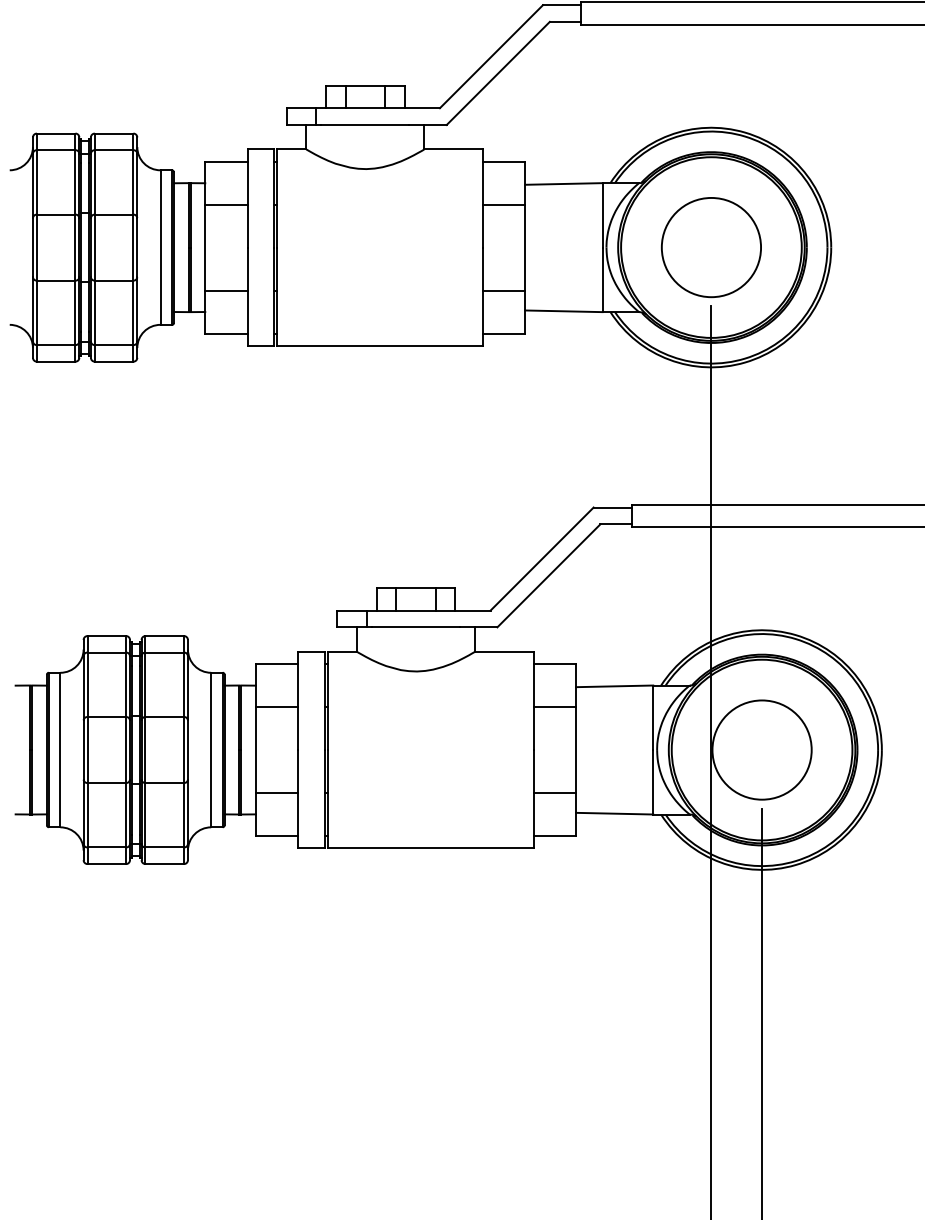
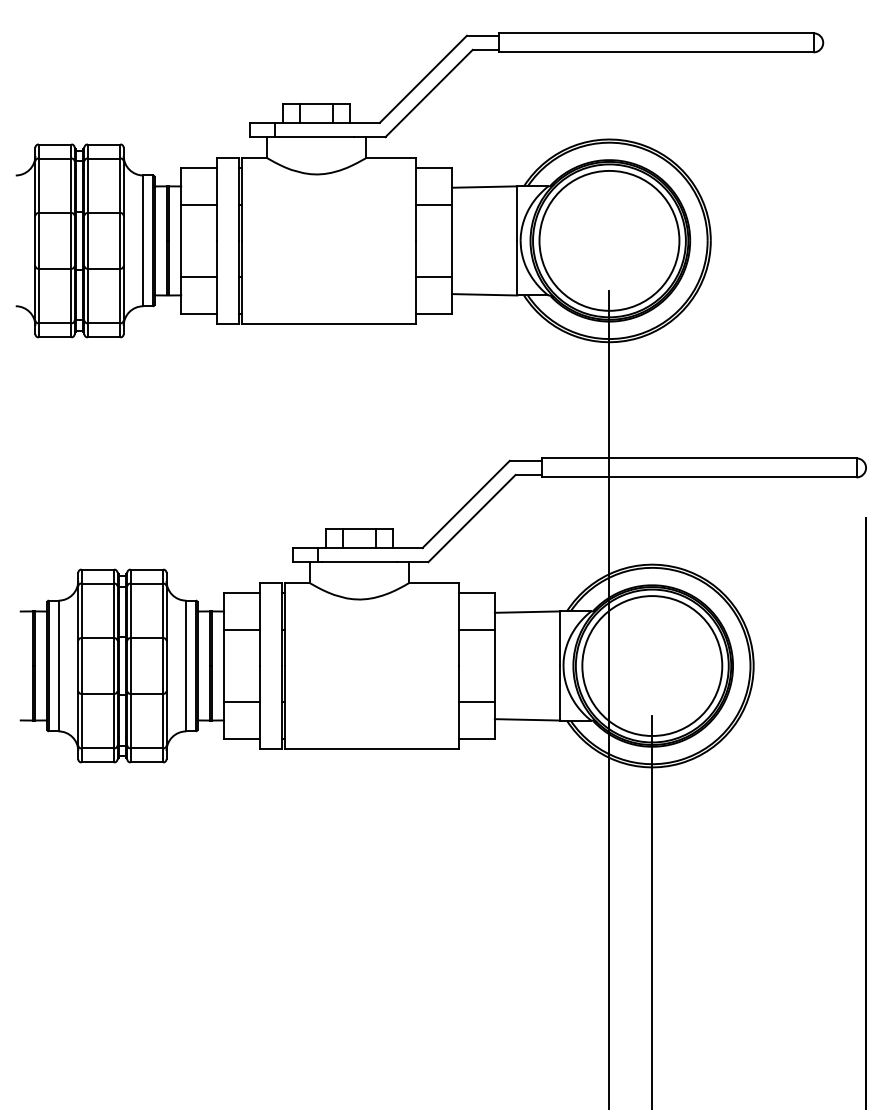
circle: (711, 247) -> (609, 240), size x1.67
circle: (762, 750) -> (652, 666), size x1.67

